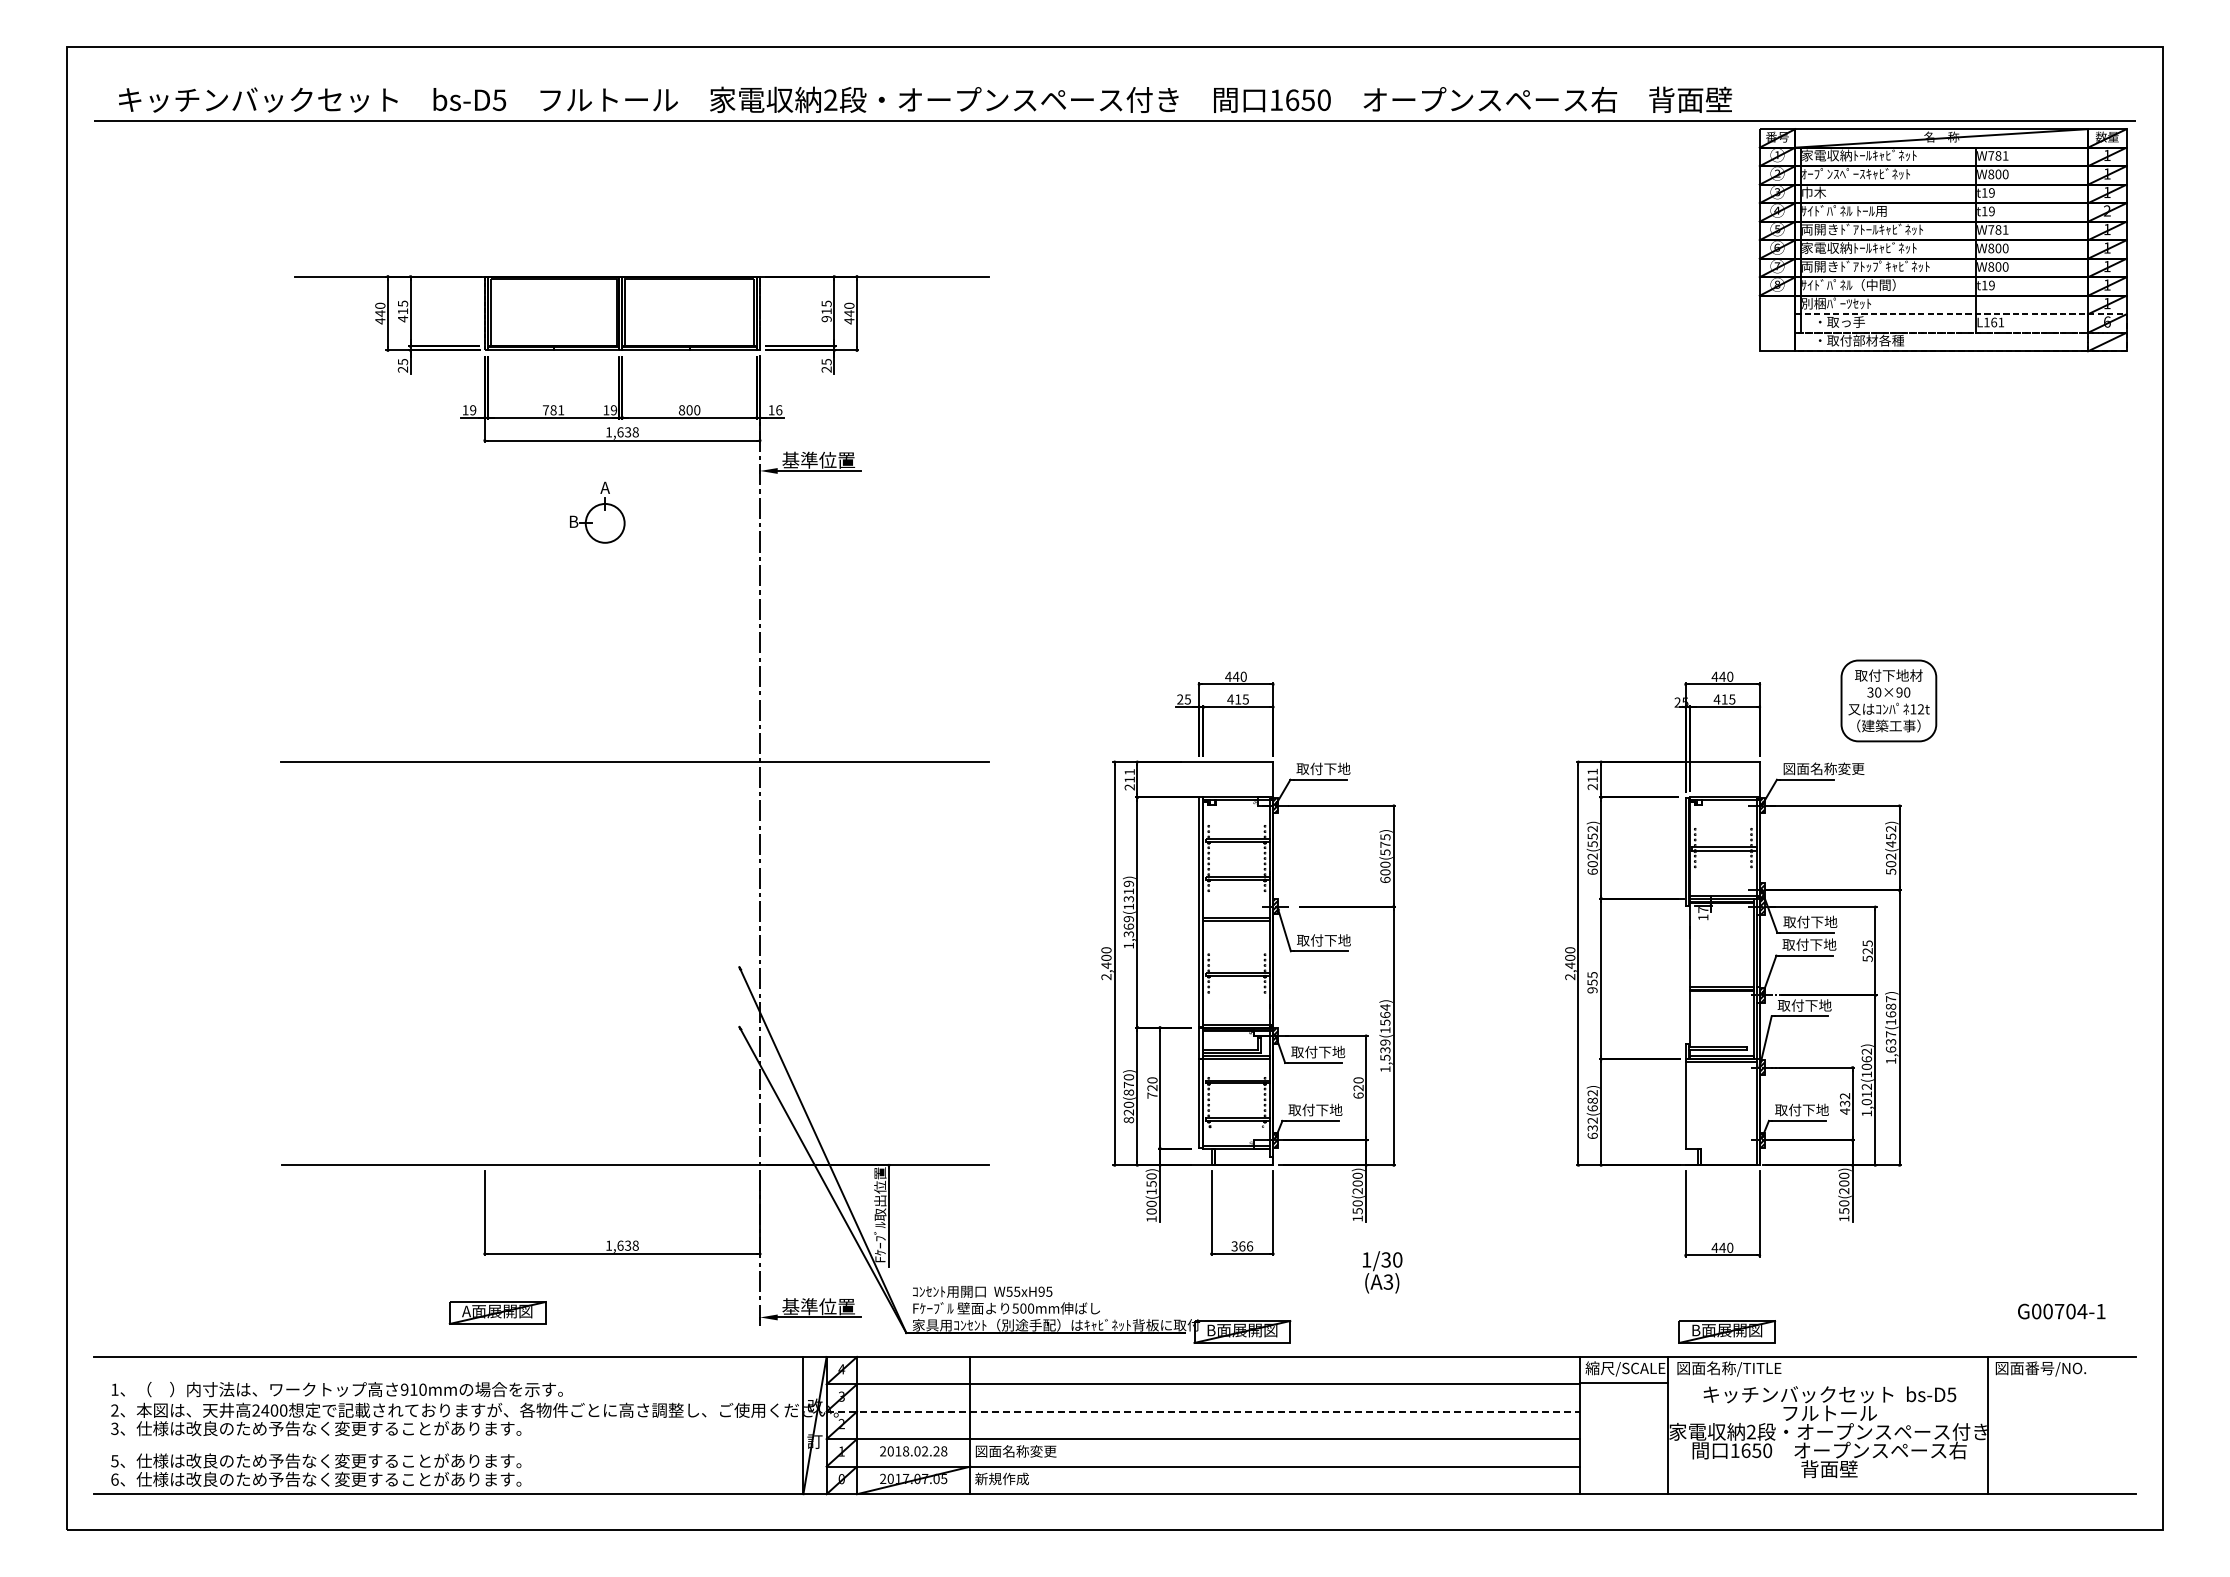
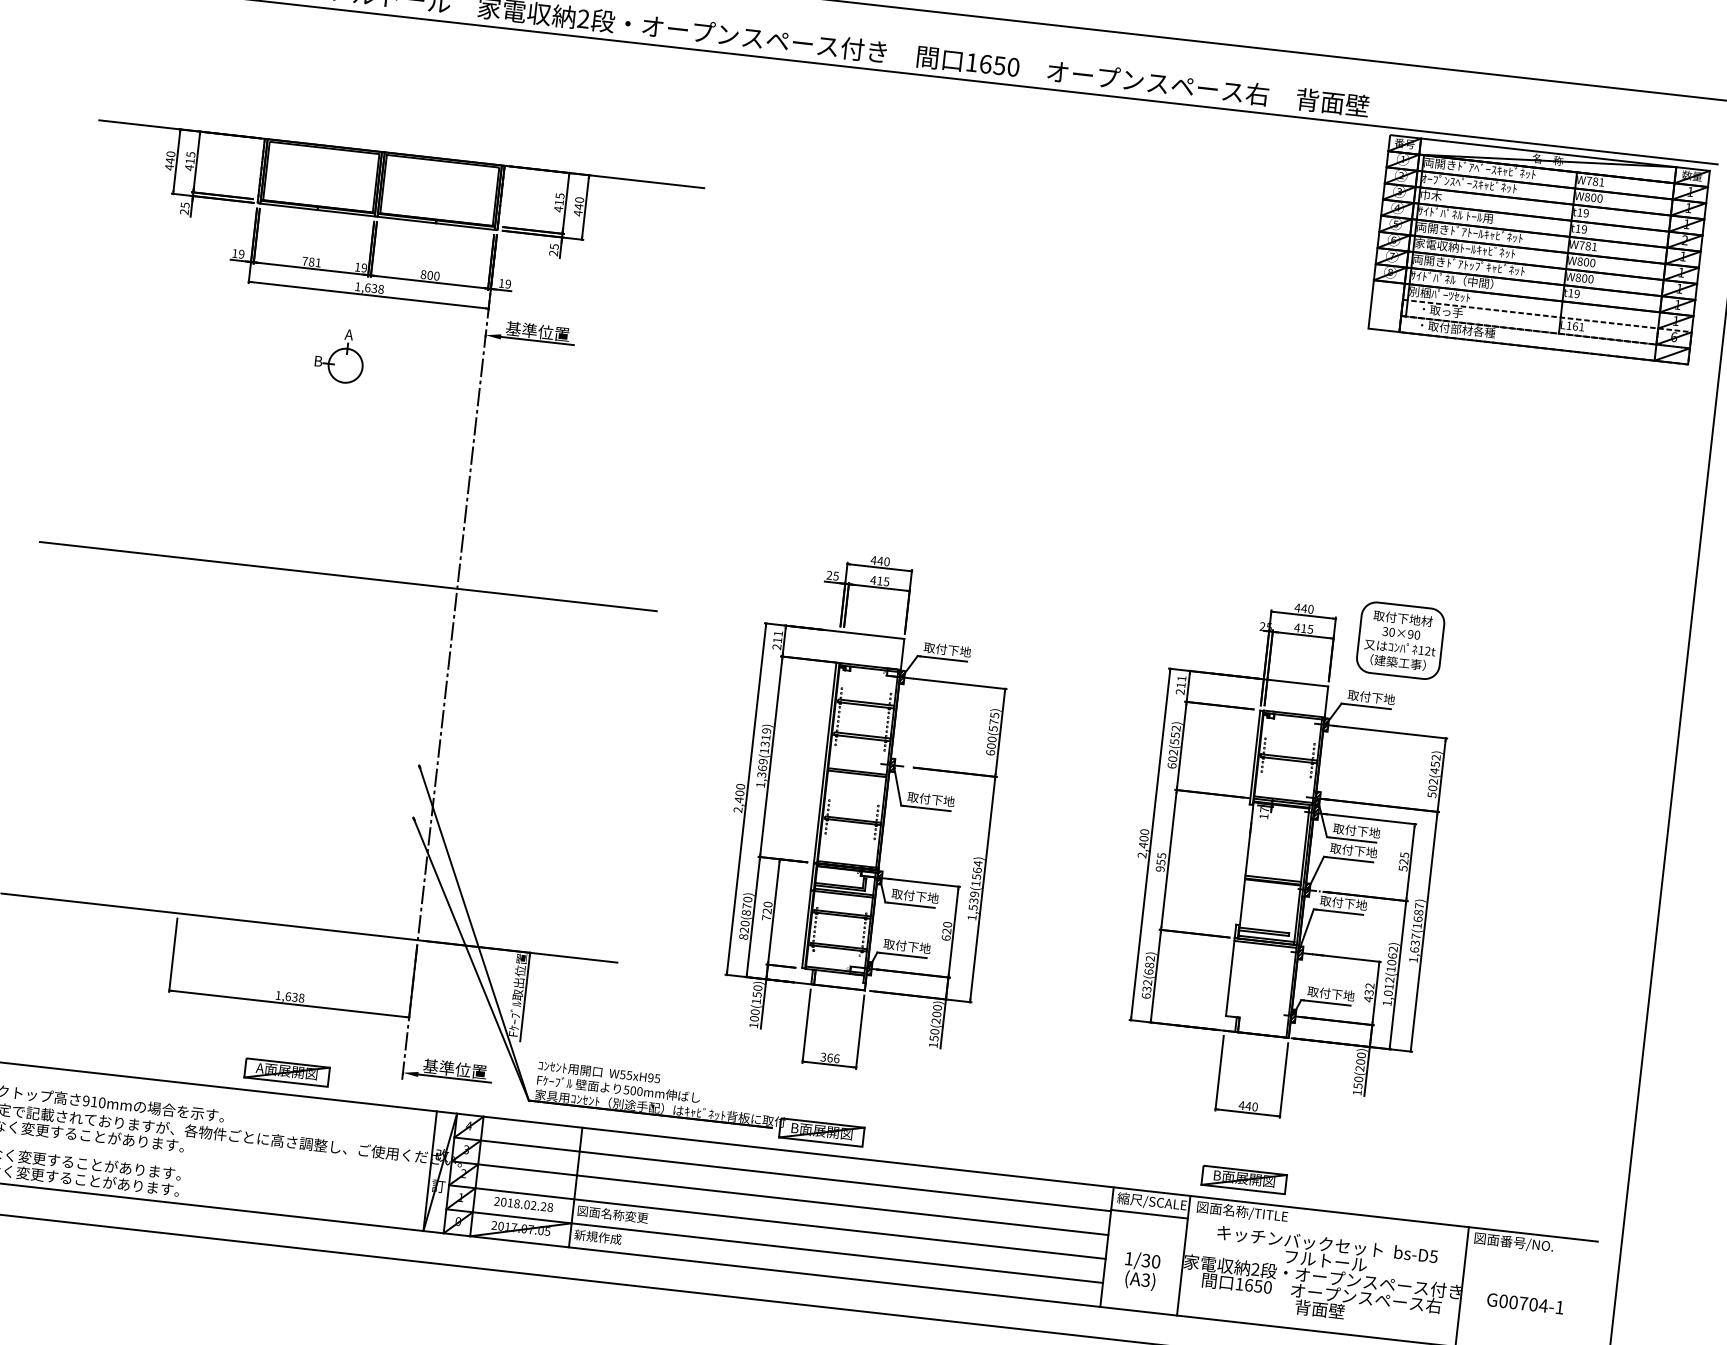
text: (1865, 155) -> (1479, 168), 家電収納ﾄｰﾙｷｬﾋﾞﾈｯﾄ -> 両開きﾄﾞｱﾍﾞｰｽｷｬﾋﾞﾈｯﾄ
text: (826, 318) -> (558, 208), 915 -> 415
text: (779, 410) -> (508, 284), 16 -> 19
part: (1888, 700) -> (1400, 640), moved
text: (1823, 768) -> (1383, 698), 図面名称変更 -> 取付下地
text: (1382, 1272) -> (1141, 1271), moved
text: (2061, 1311) -> (1525, 1303), moved
part: (497, 1312) -> (286, 1072), moved
line: (1203, 1411) -> (780, 1198), dashed -> solid

